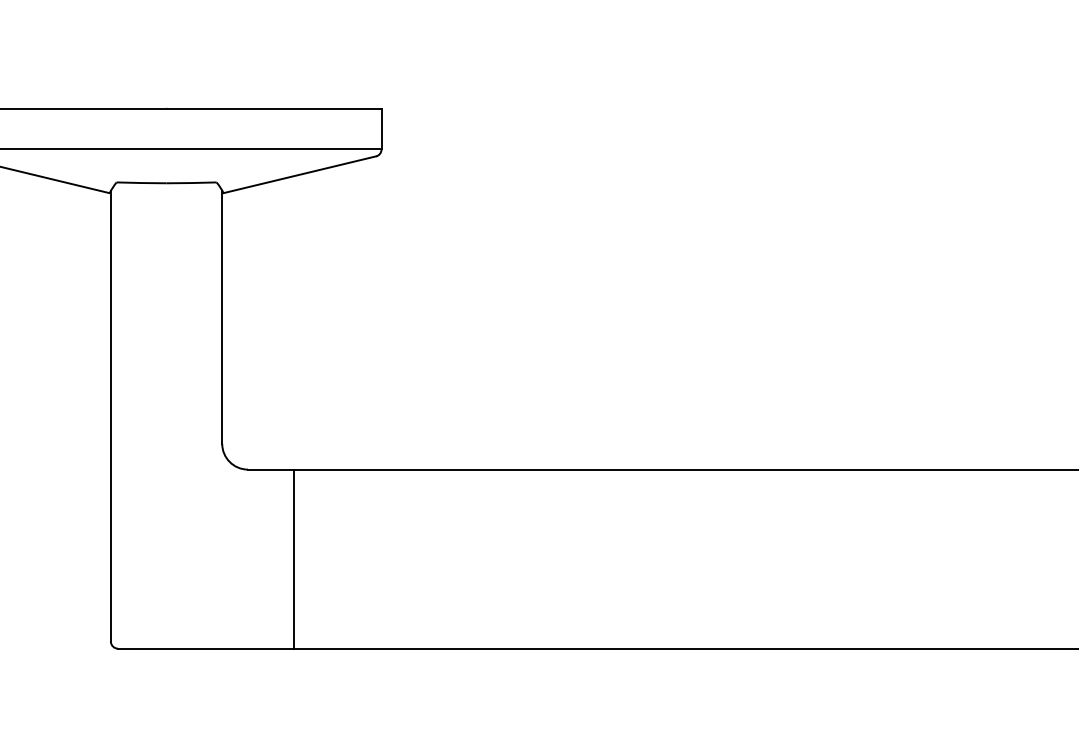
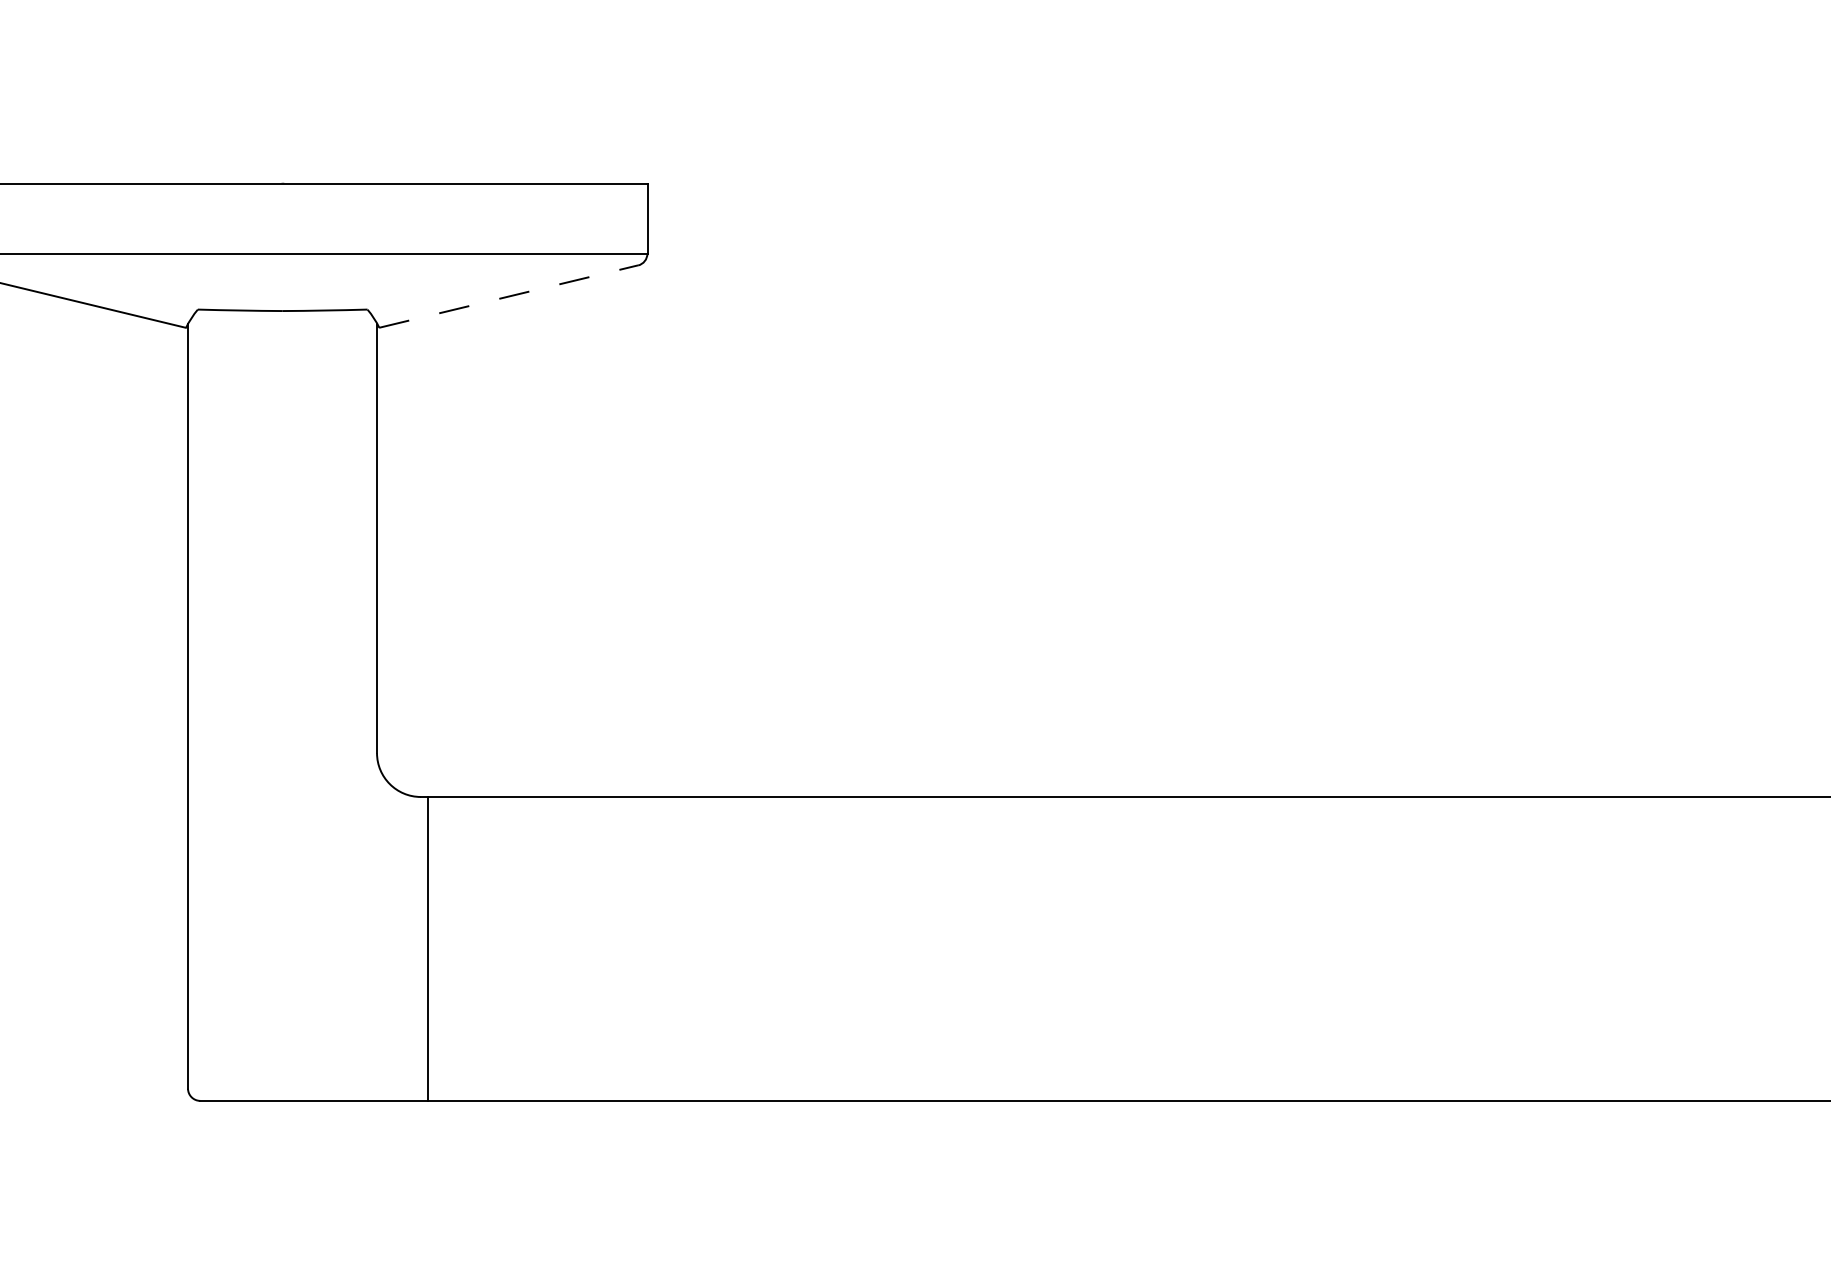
line: (300, 174) -> (509, 296), solid -> dashed
line: (294, 558) -> (428, 947), moved

